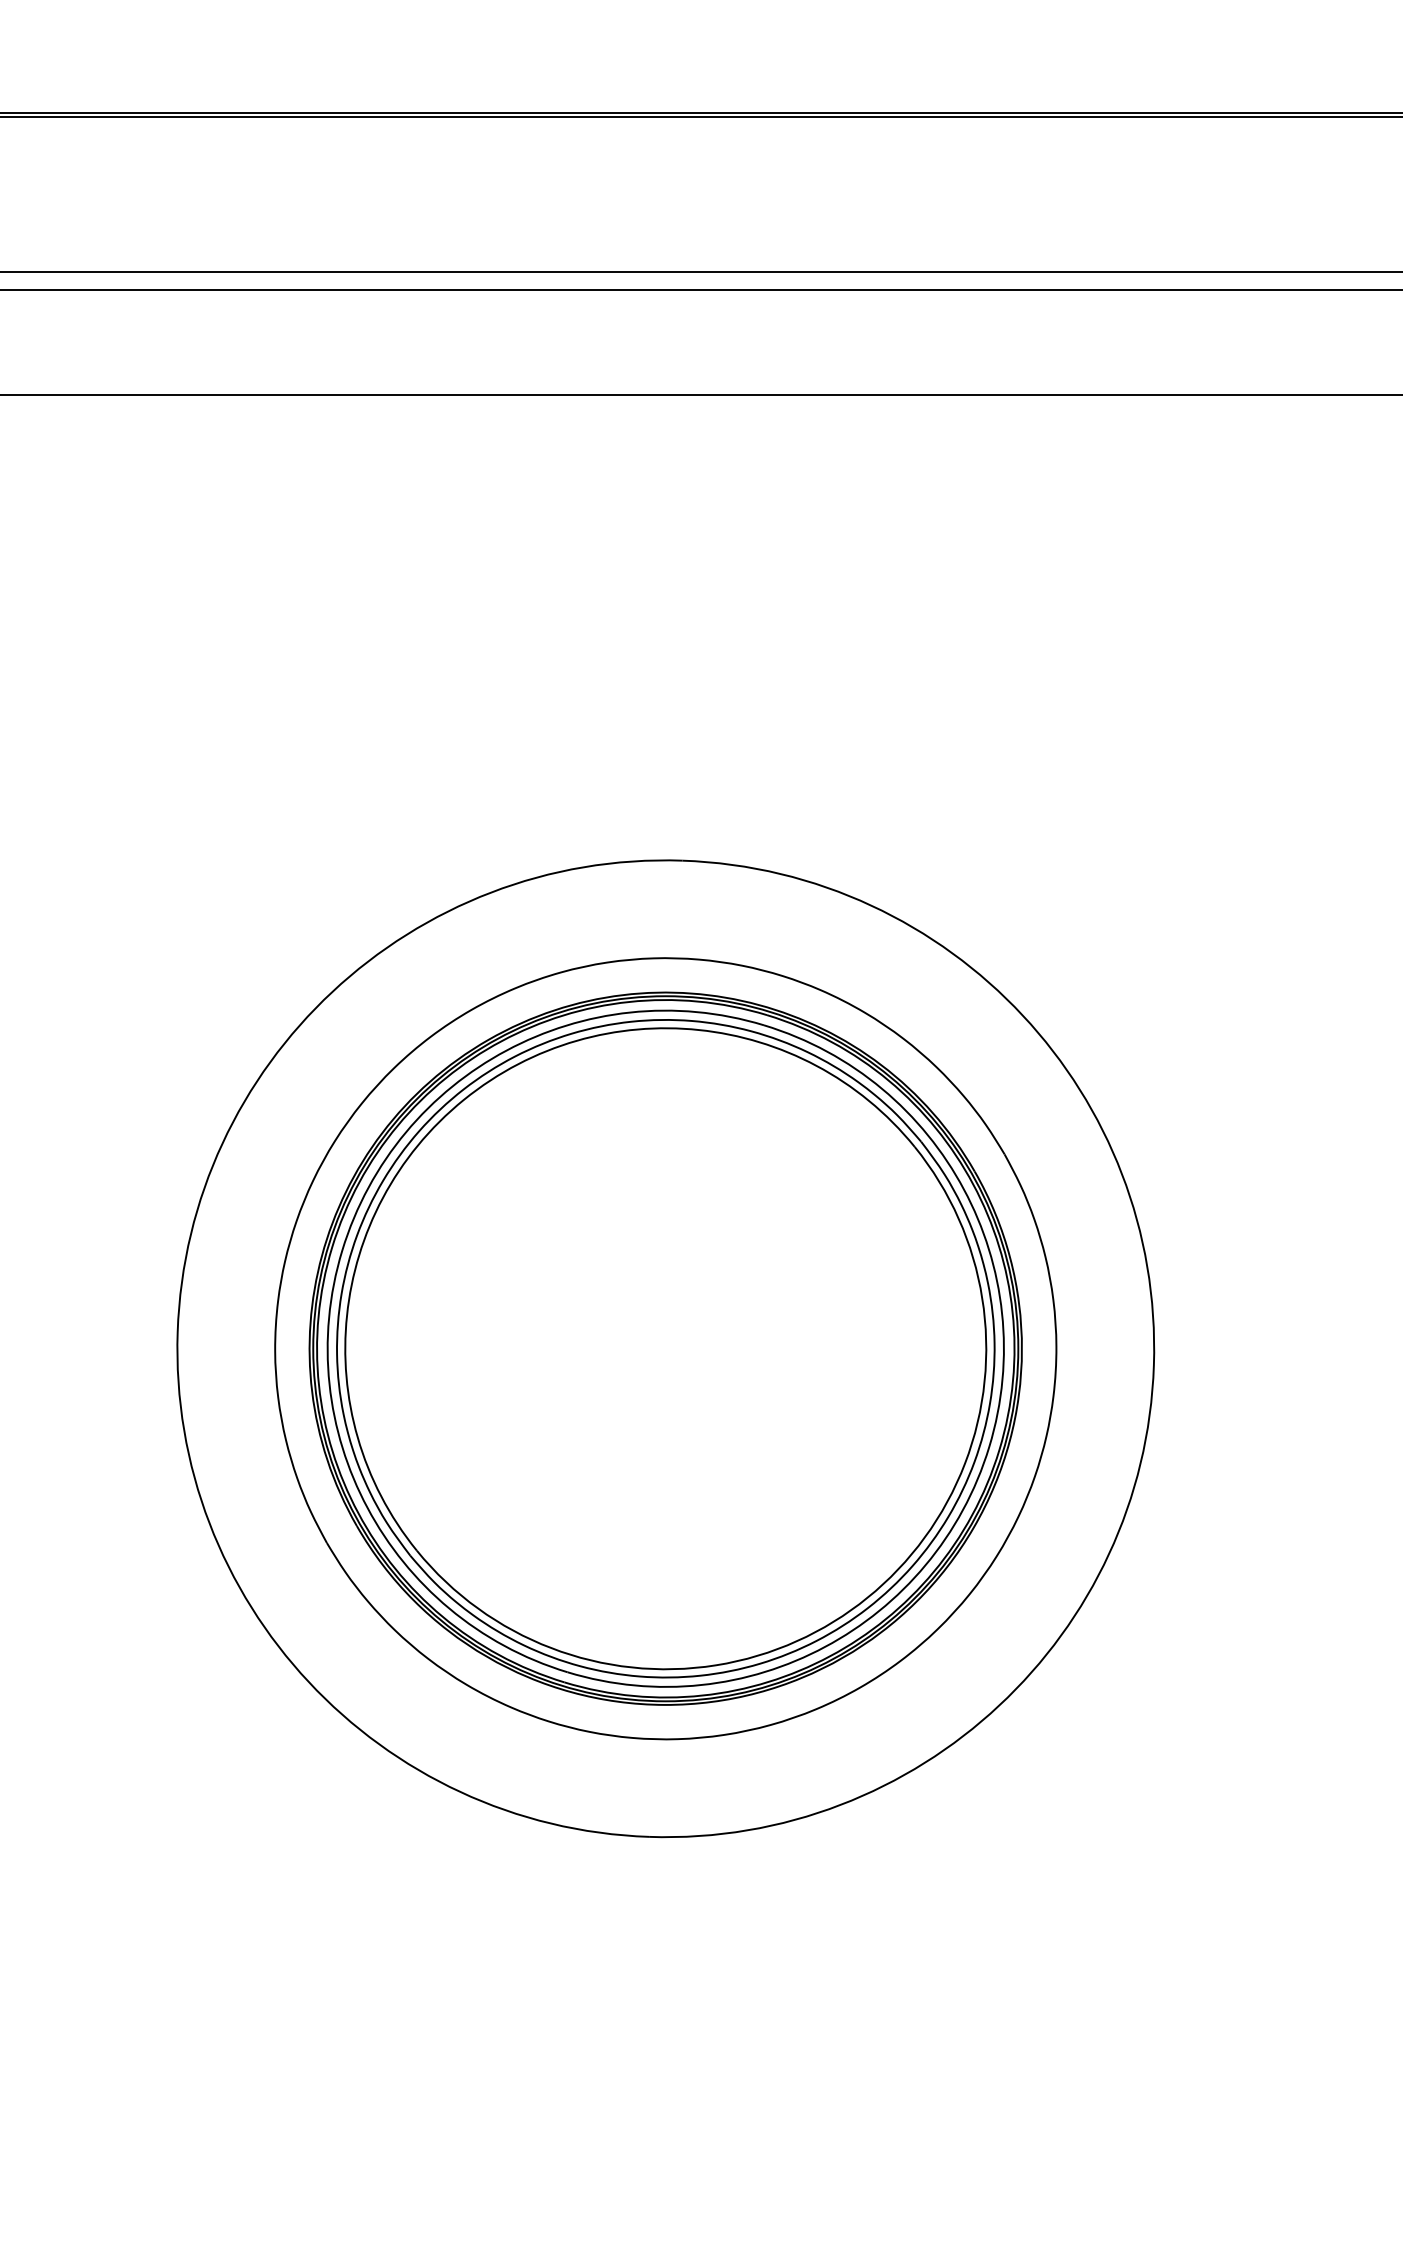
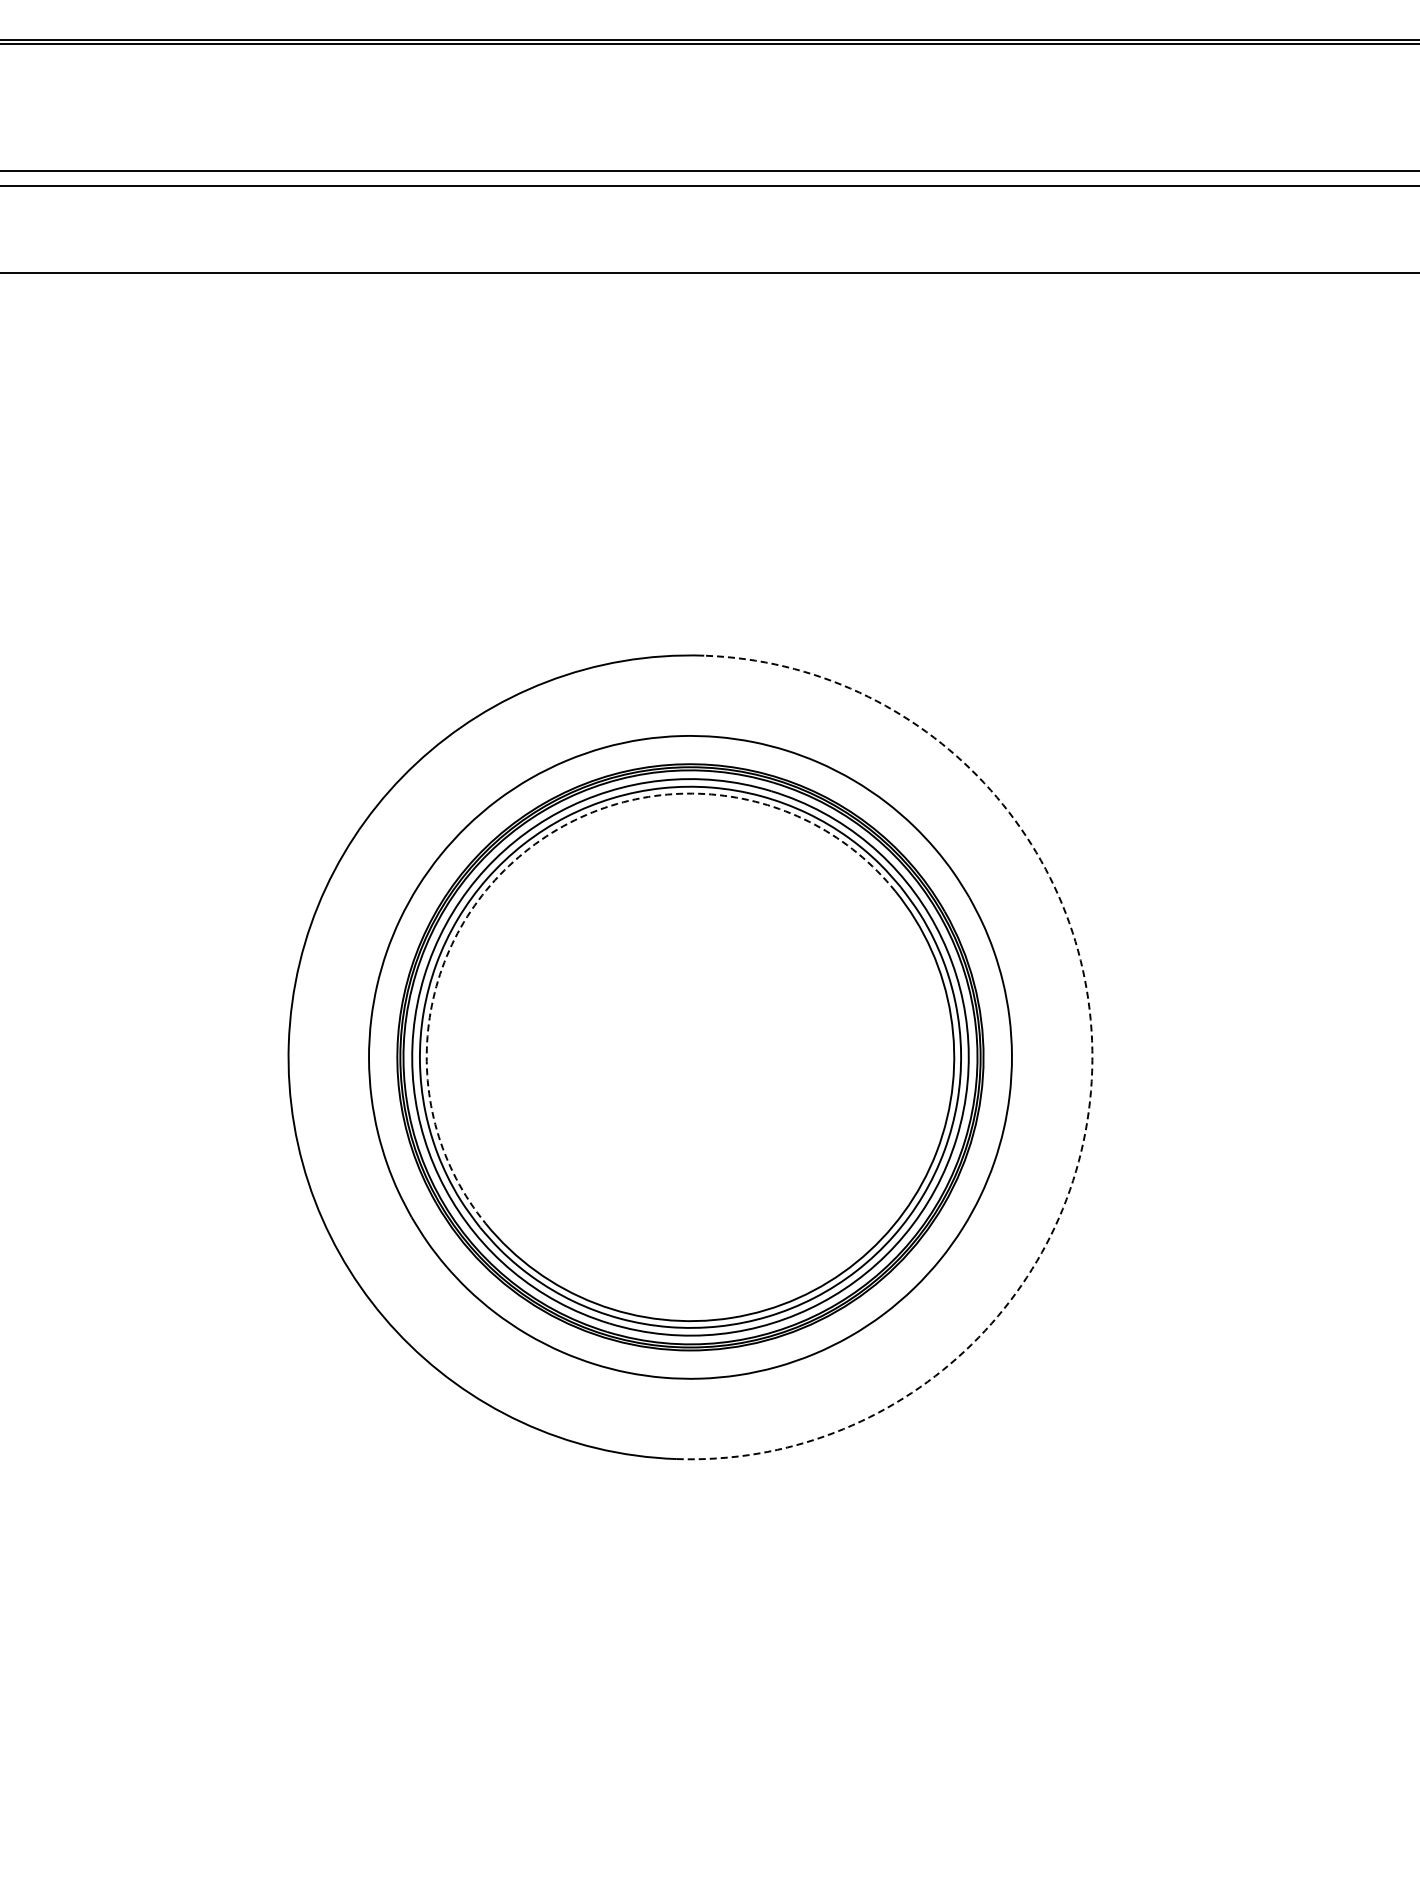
arc: (464, 1099) -> (524, 852), solid -> dashed
arc: (1154, 1365) -> (1092, 1071), solid -> dashed

